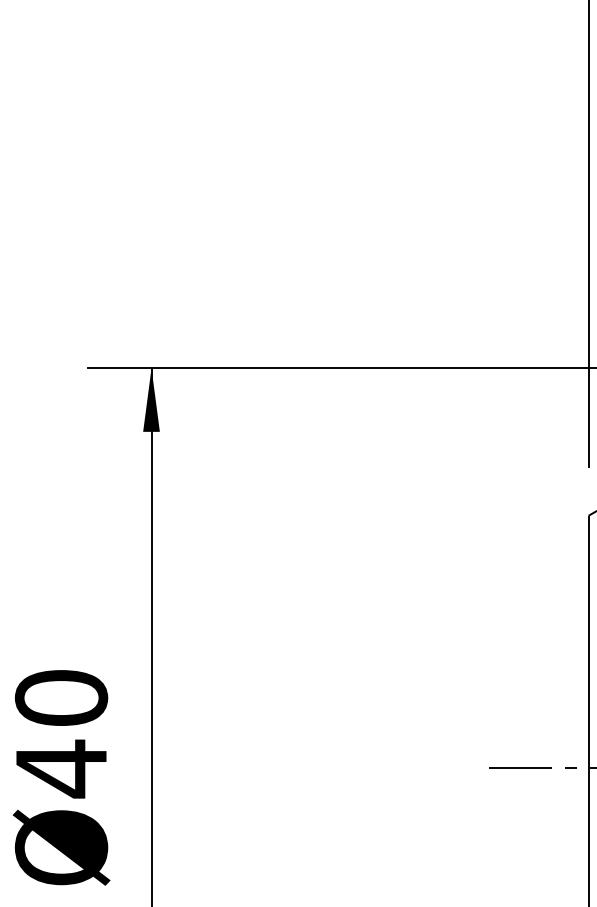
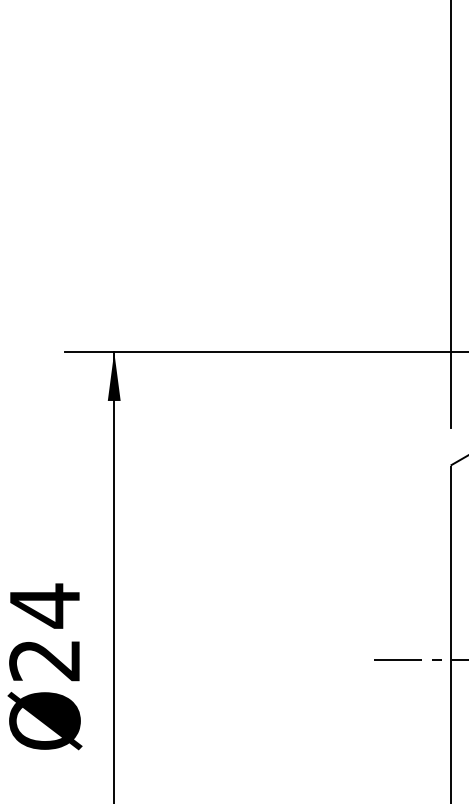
text: (60, 733) -> (44, 633), Ø40 -> Ø24

